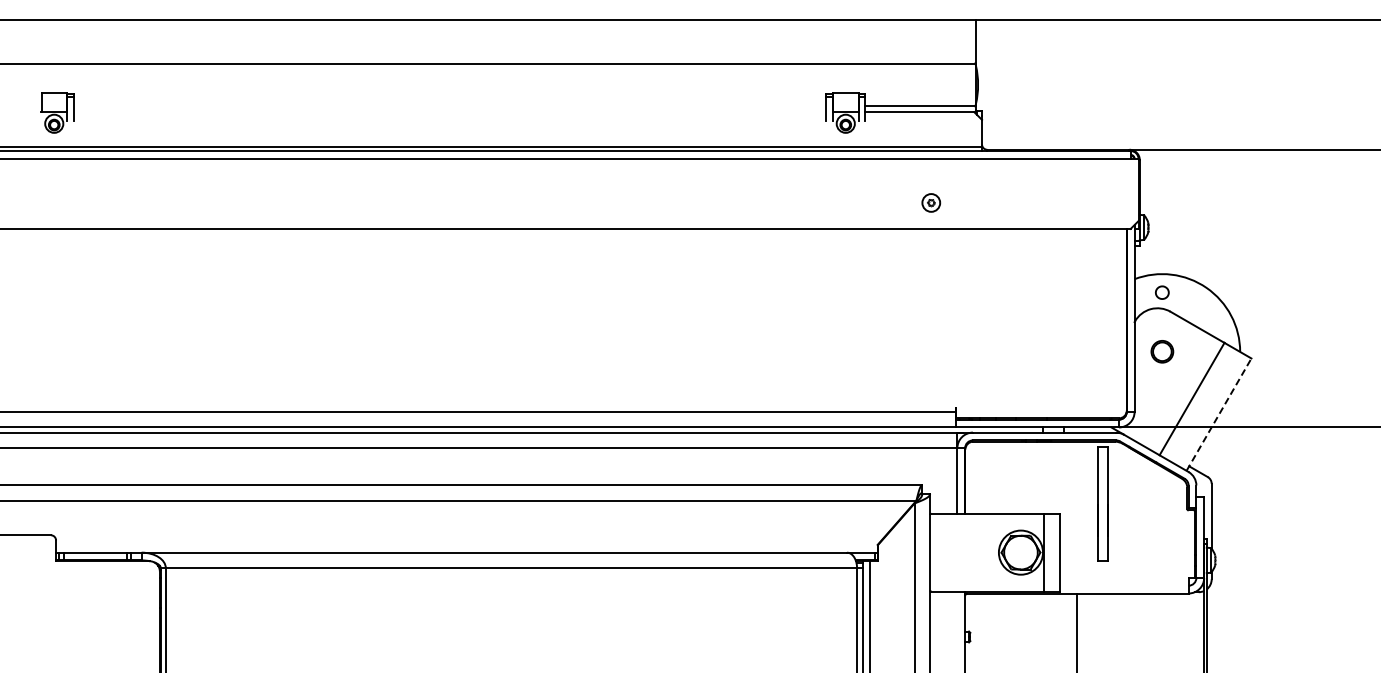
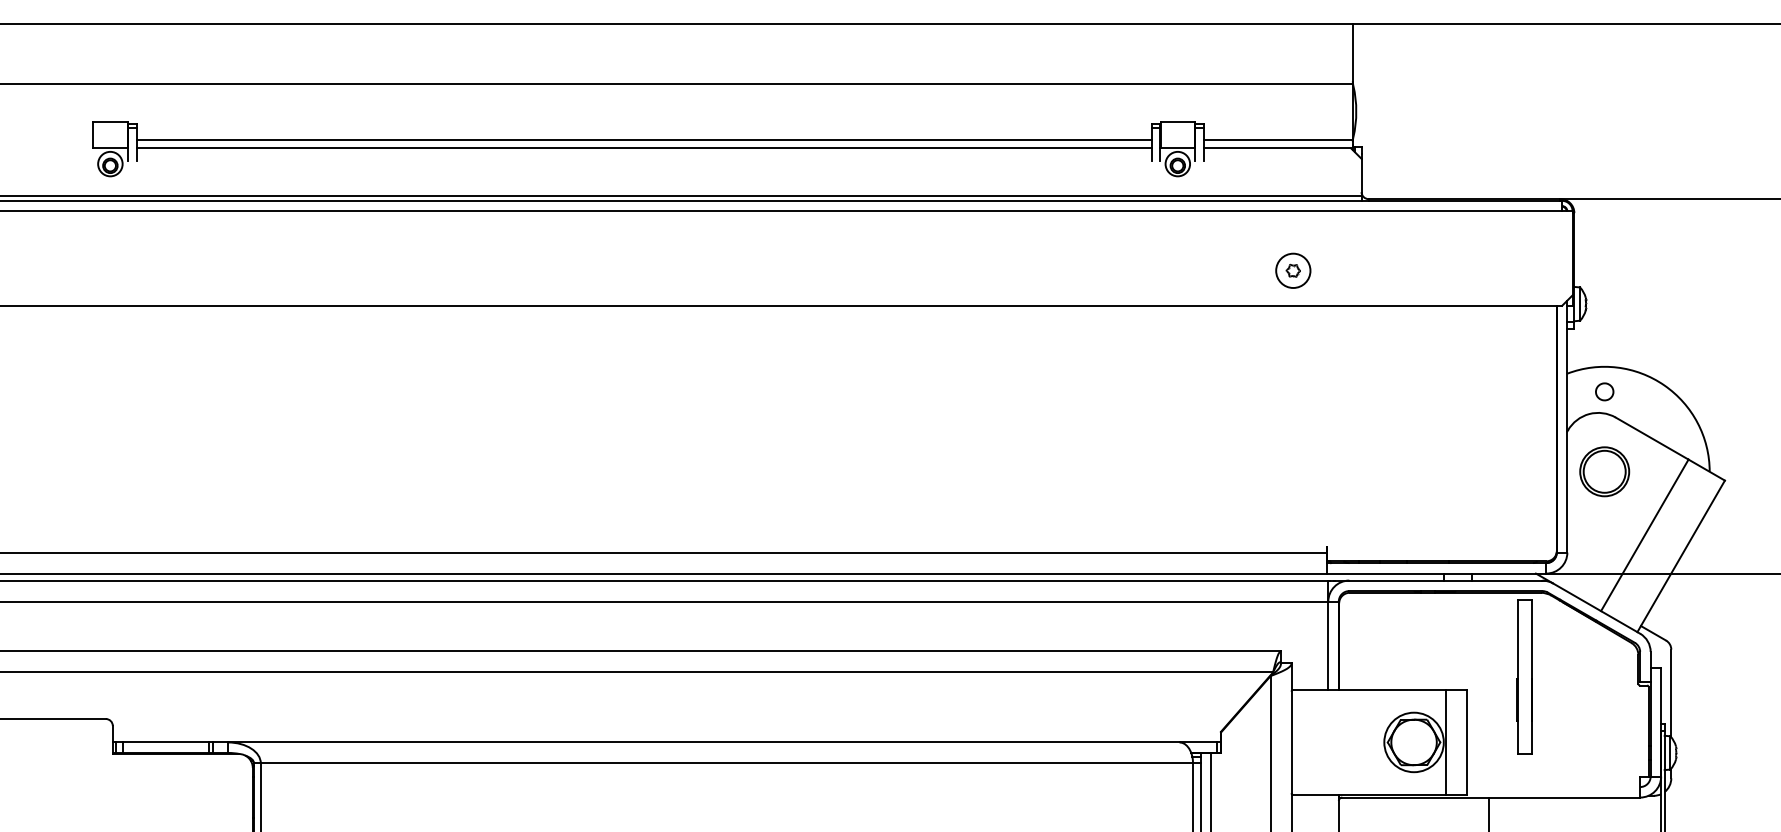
line: (449, 105) -> (643, 139), added
line: (449, 112) -> (643, 148), added
part: (930, 202) -> (1292, 270), size x1.43
part: (1162, 351) -> (1604, 471), size x1.67
line: (1219, 414) -> (1681, 556), dashed -> solid

